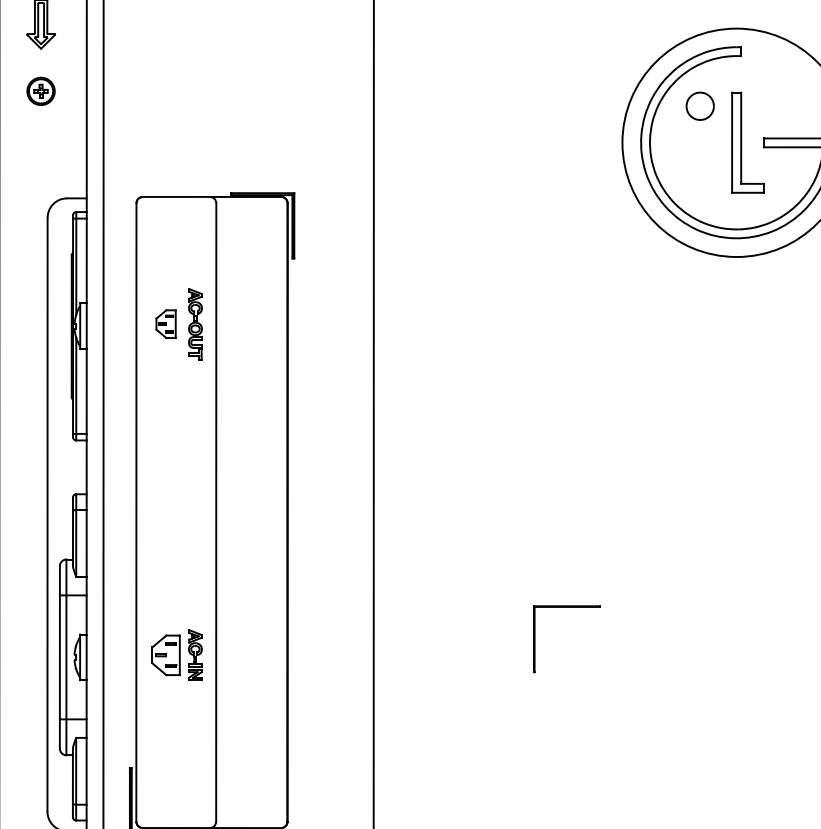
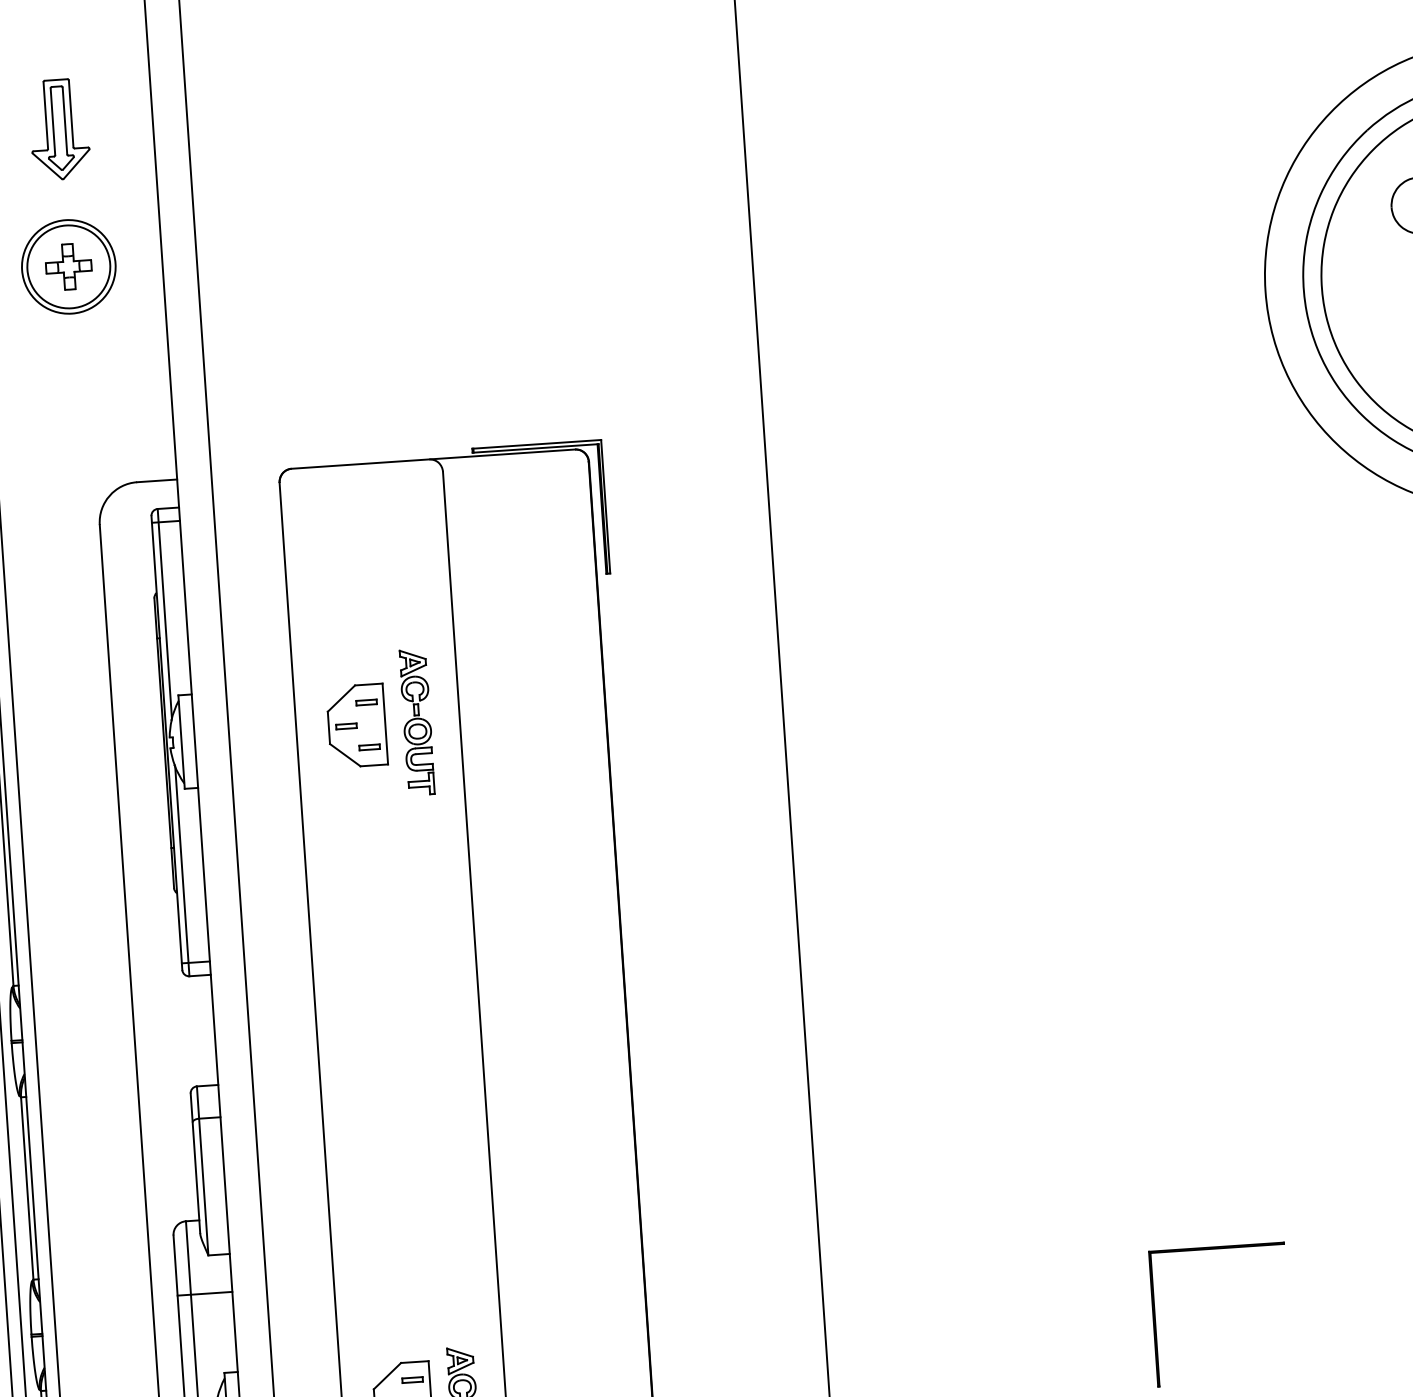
part: (40, 91) -> (67, 267), size x1.67
part: (165, 323) -> (355, 724), size x1.43

